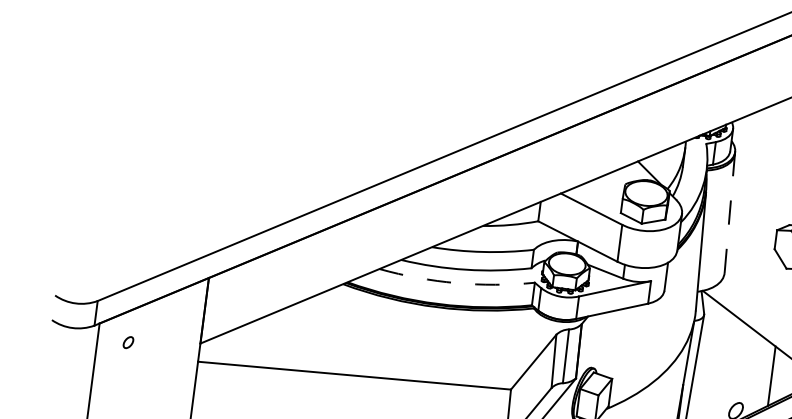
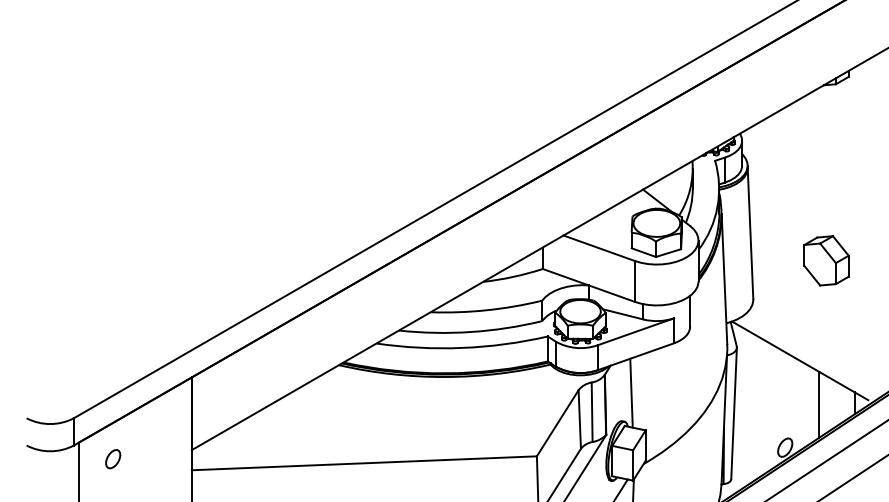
line: (729, 213) -> (750, 233), dashed -> solid
arc: (456, 282) -> (462, 347), dashed -> solid
part: (128, 342) -> (113, 459), size x1.43
line: (603, 343) -> (631, 392), added

